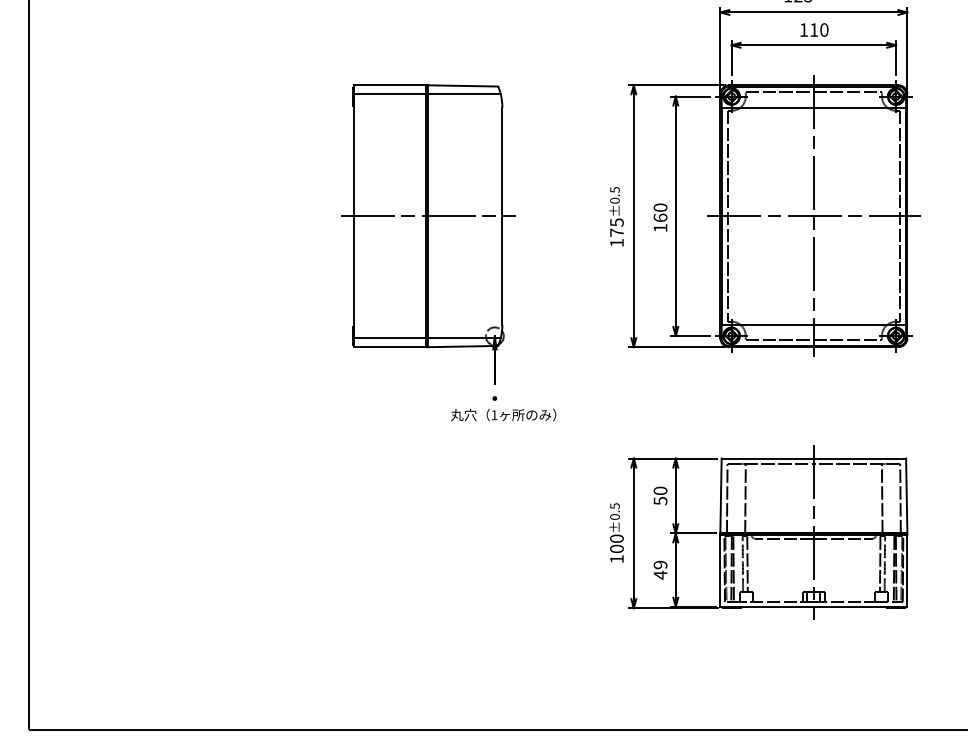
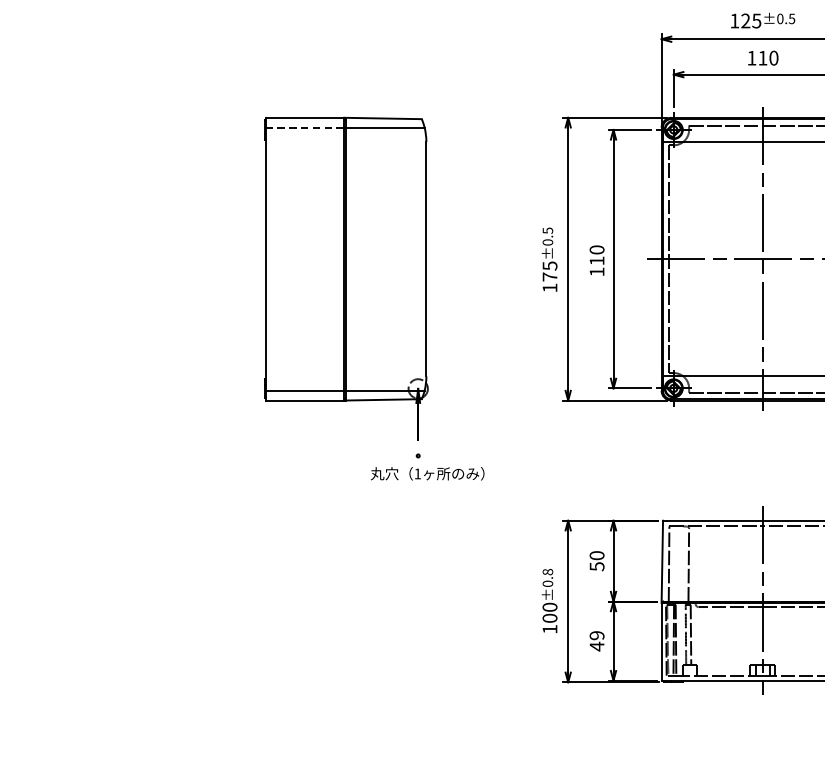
line: (390, 94) -> (305, 127), solid -> dashed
line: (427, 216) -> (345, 259), removed
text: (660, 217) -> (597, 260), 160 -> 110
text: (614, 506) -> (547, 572), ±0.5 -> ±0.8

